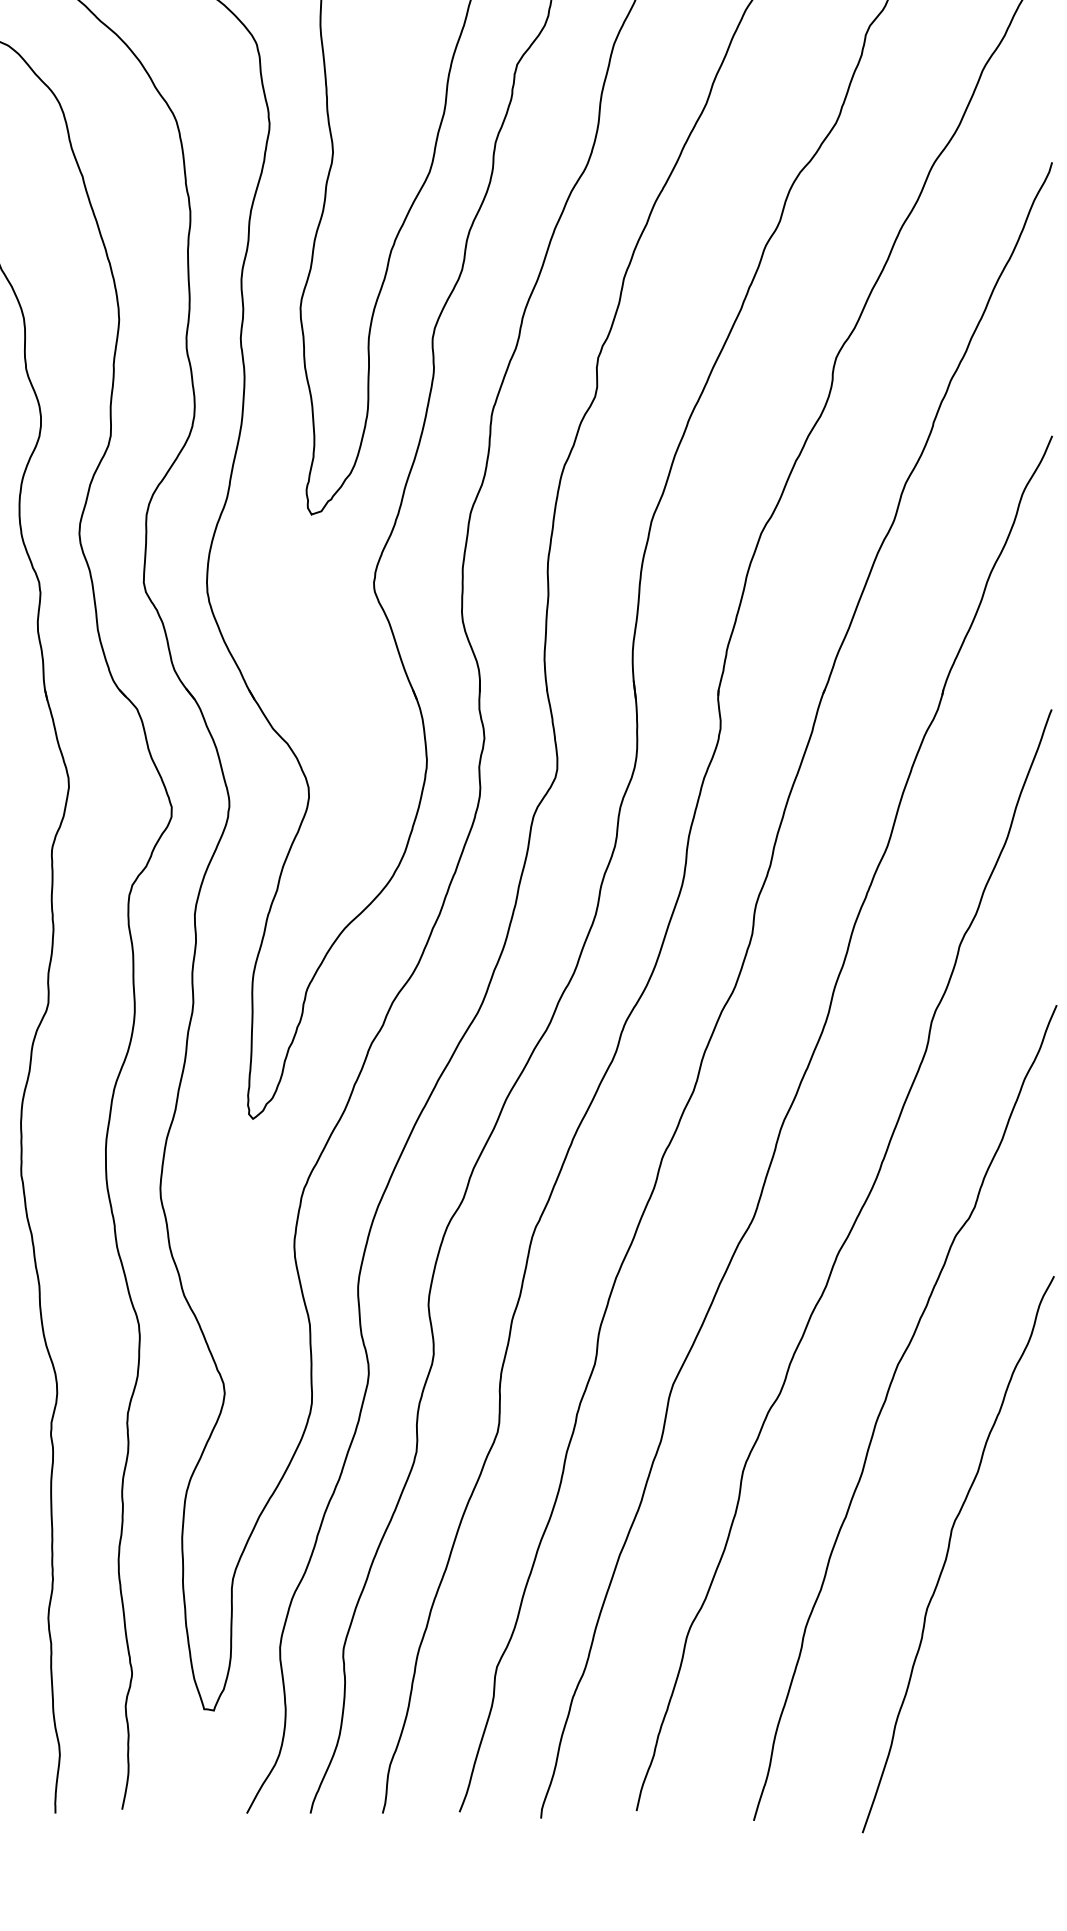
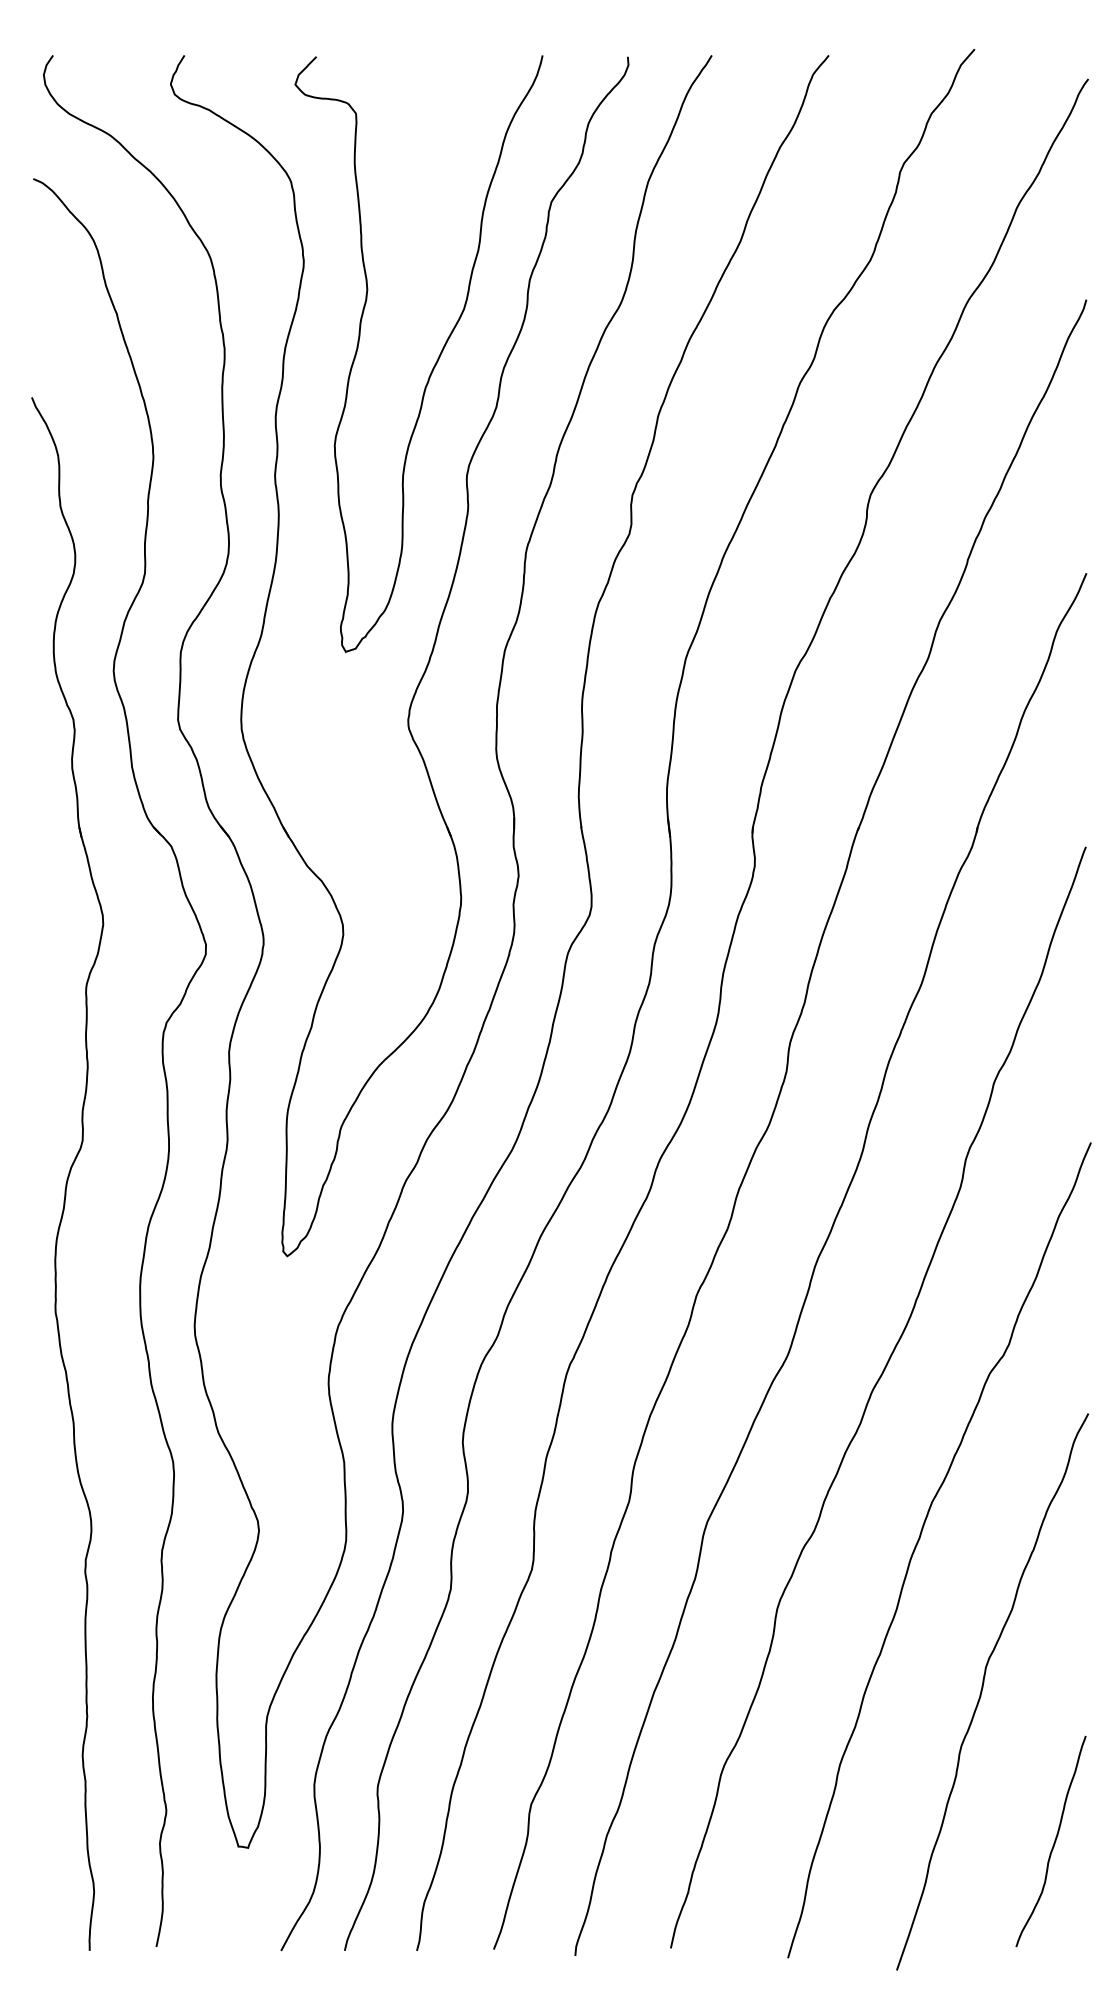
curve: (1019, 1705) -> (1053, 1842), added

